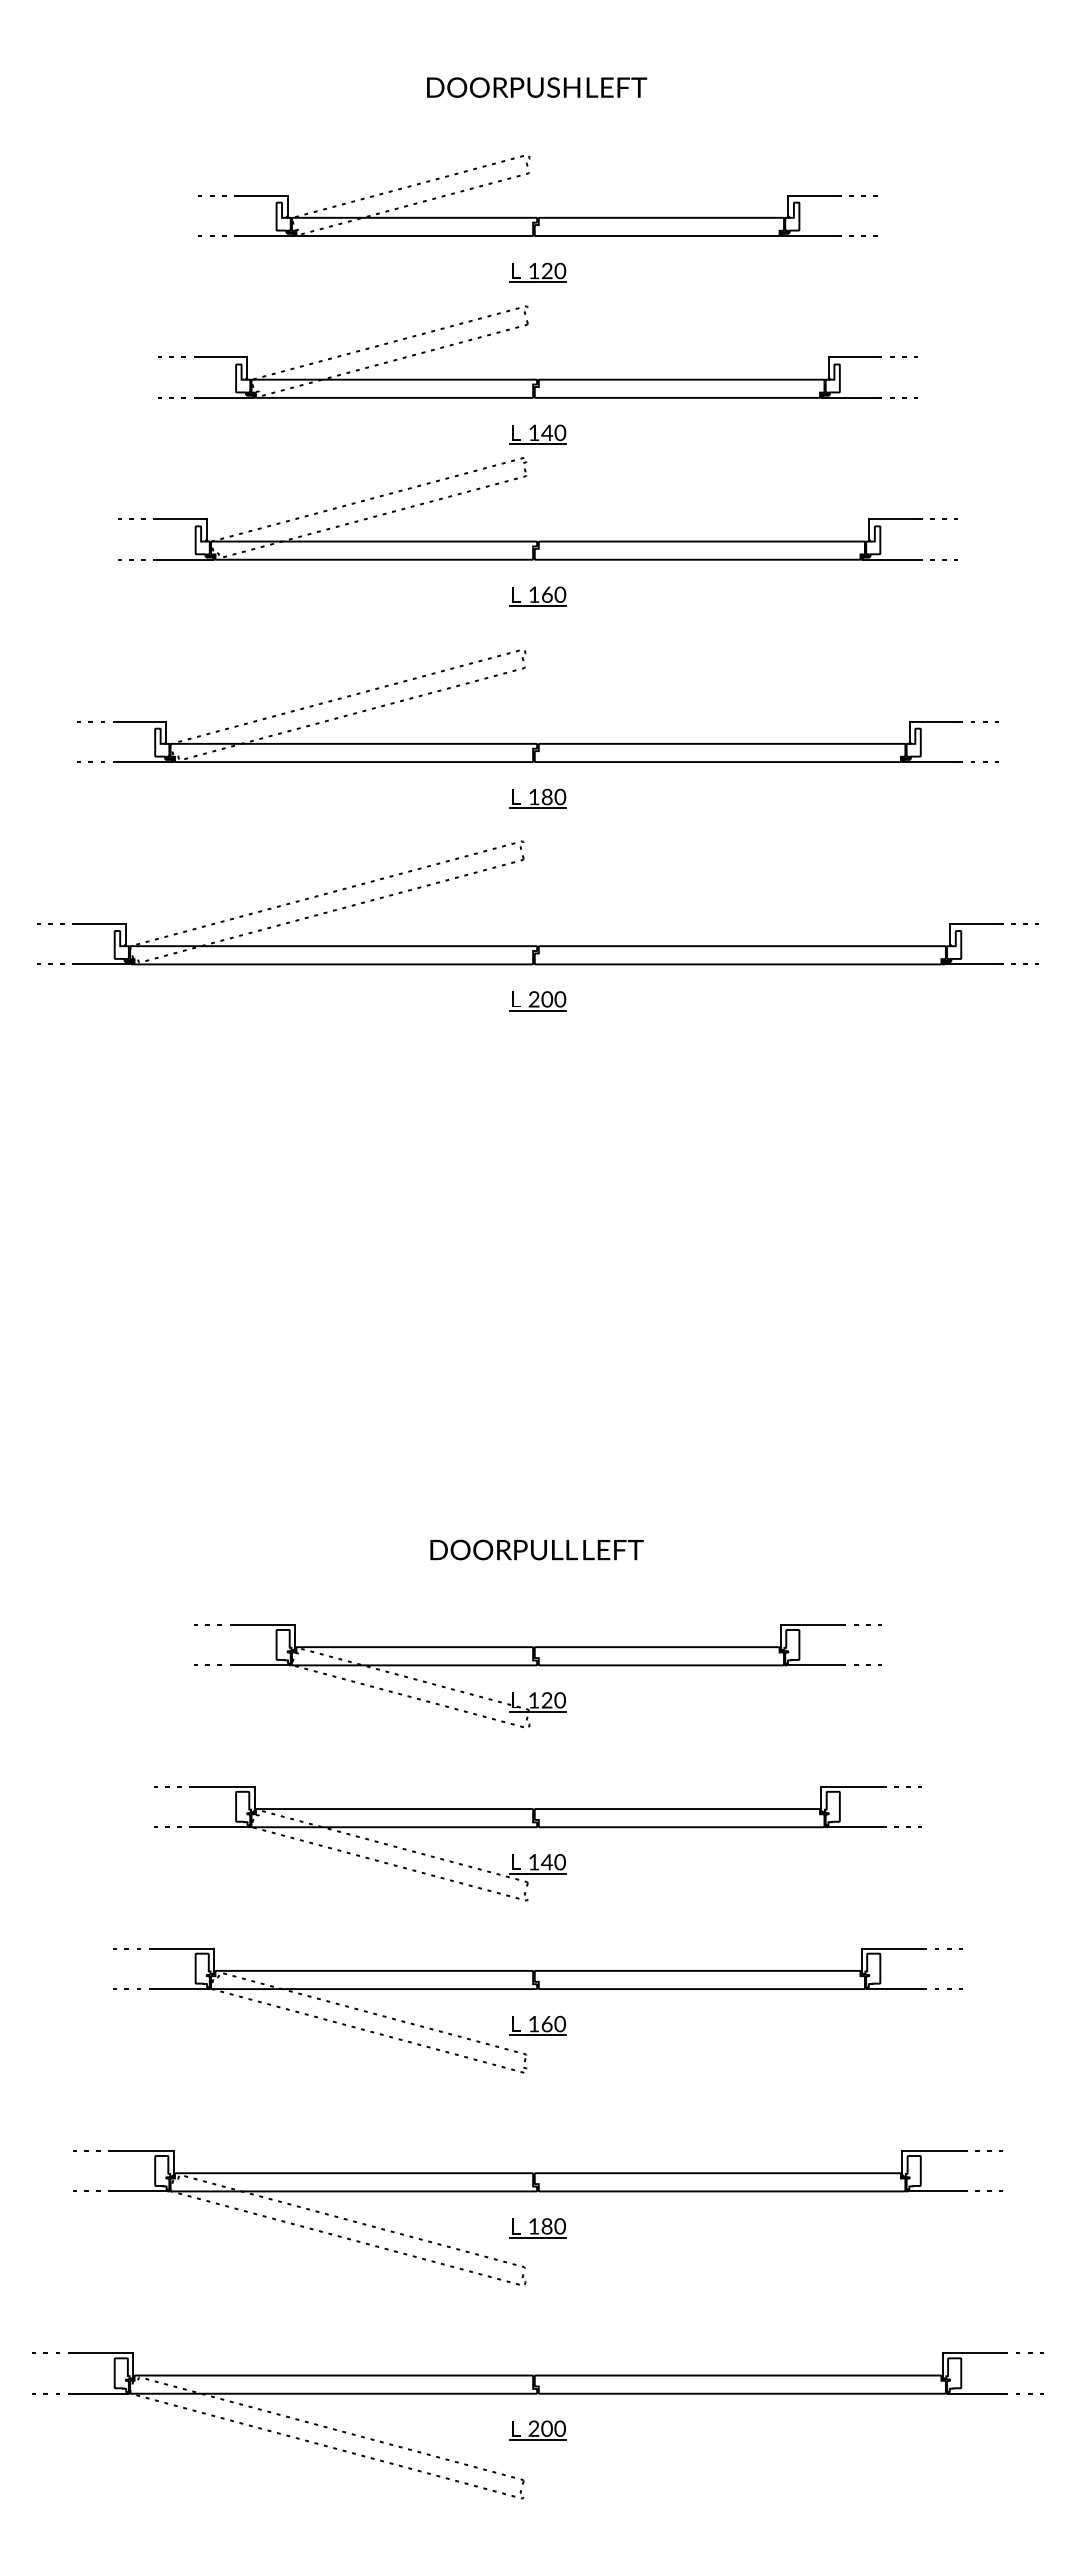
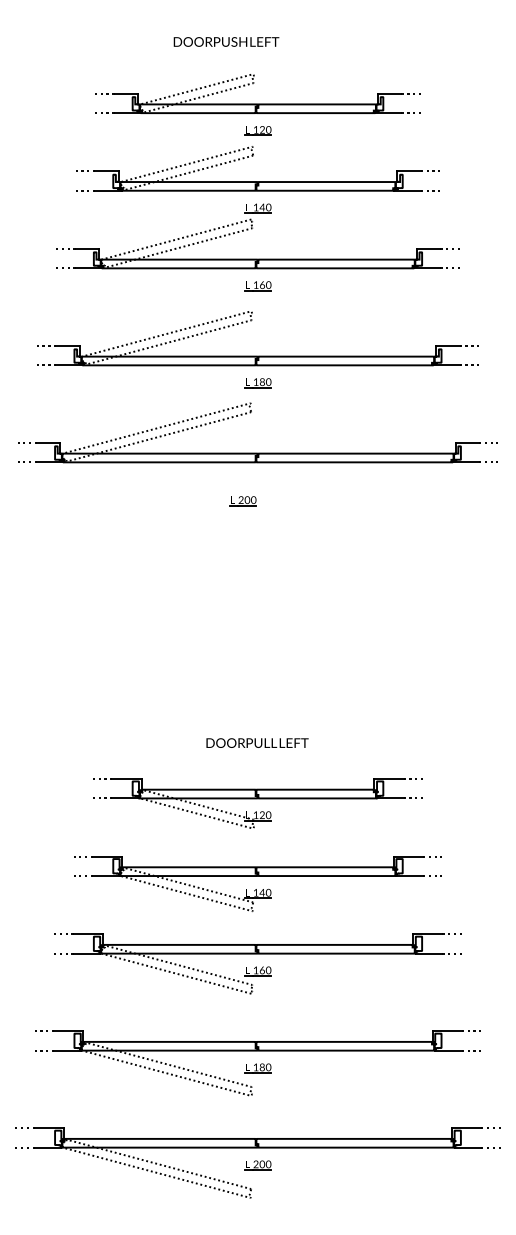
text: (536, 86) -> (226, 41), moved
part: (536, 1002) -> (242, 501), moved

